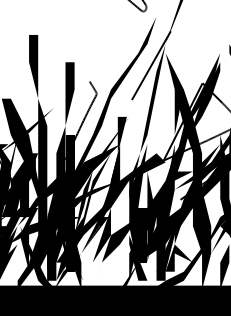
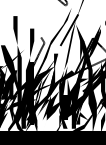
fill: (114, 230) -> (52, 105), added

